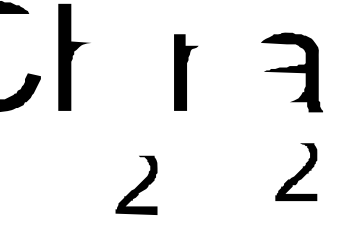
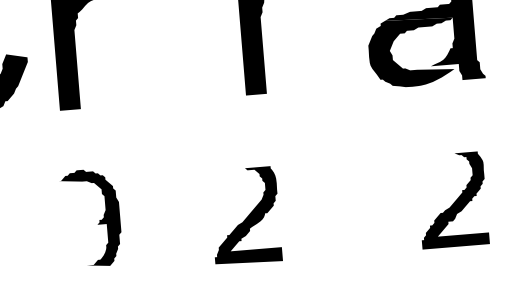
fill: (278, 92) -> (411, 52), added
part: (296, 171) -> (452, 199), moved
fill: (71, 178) -> (90, 217), added
part: (136, 184) -> (245, 214), moved

